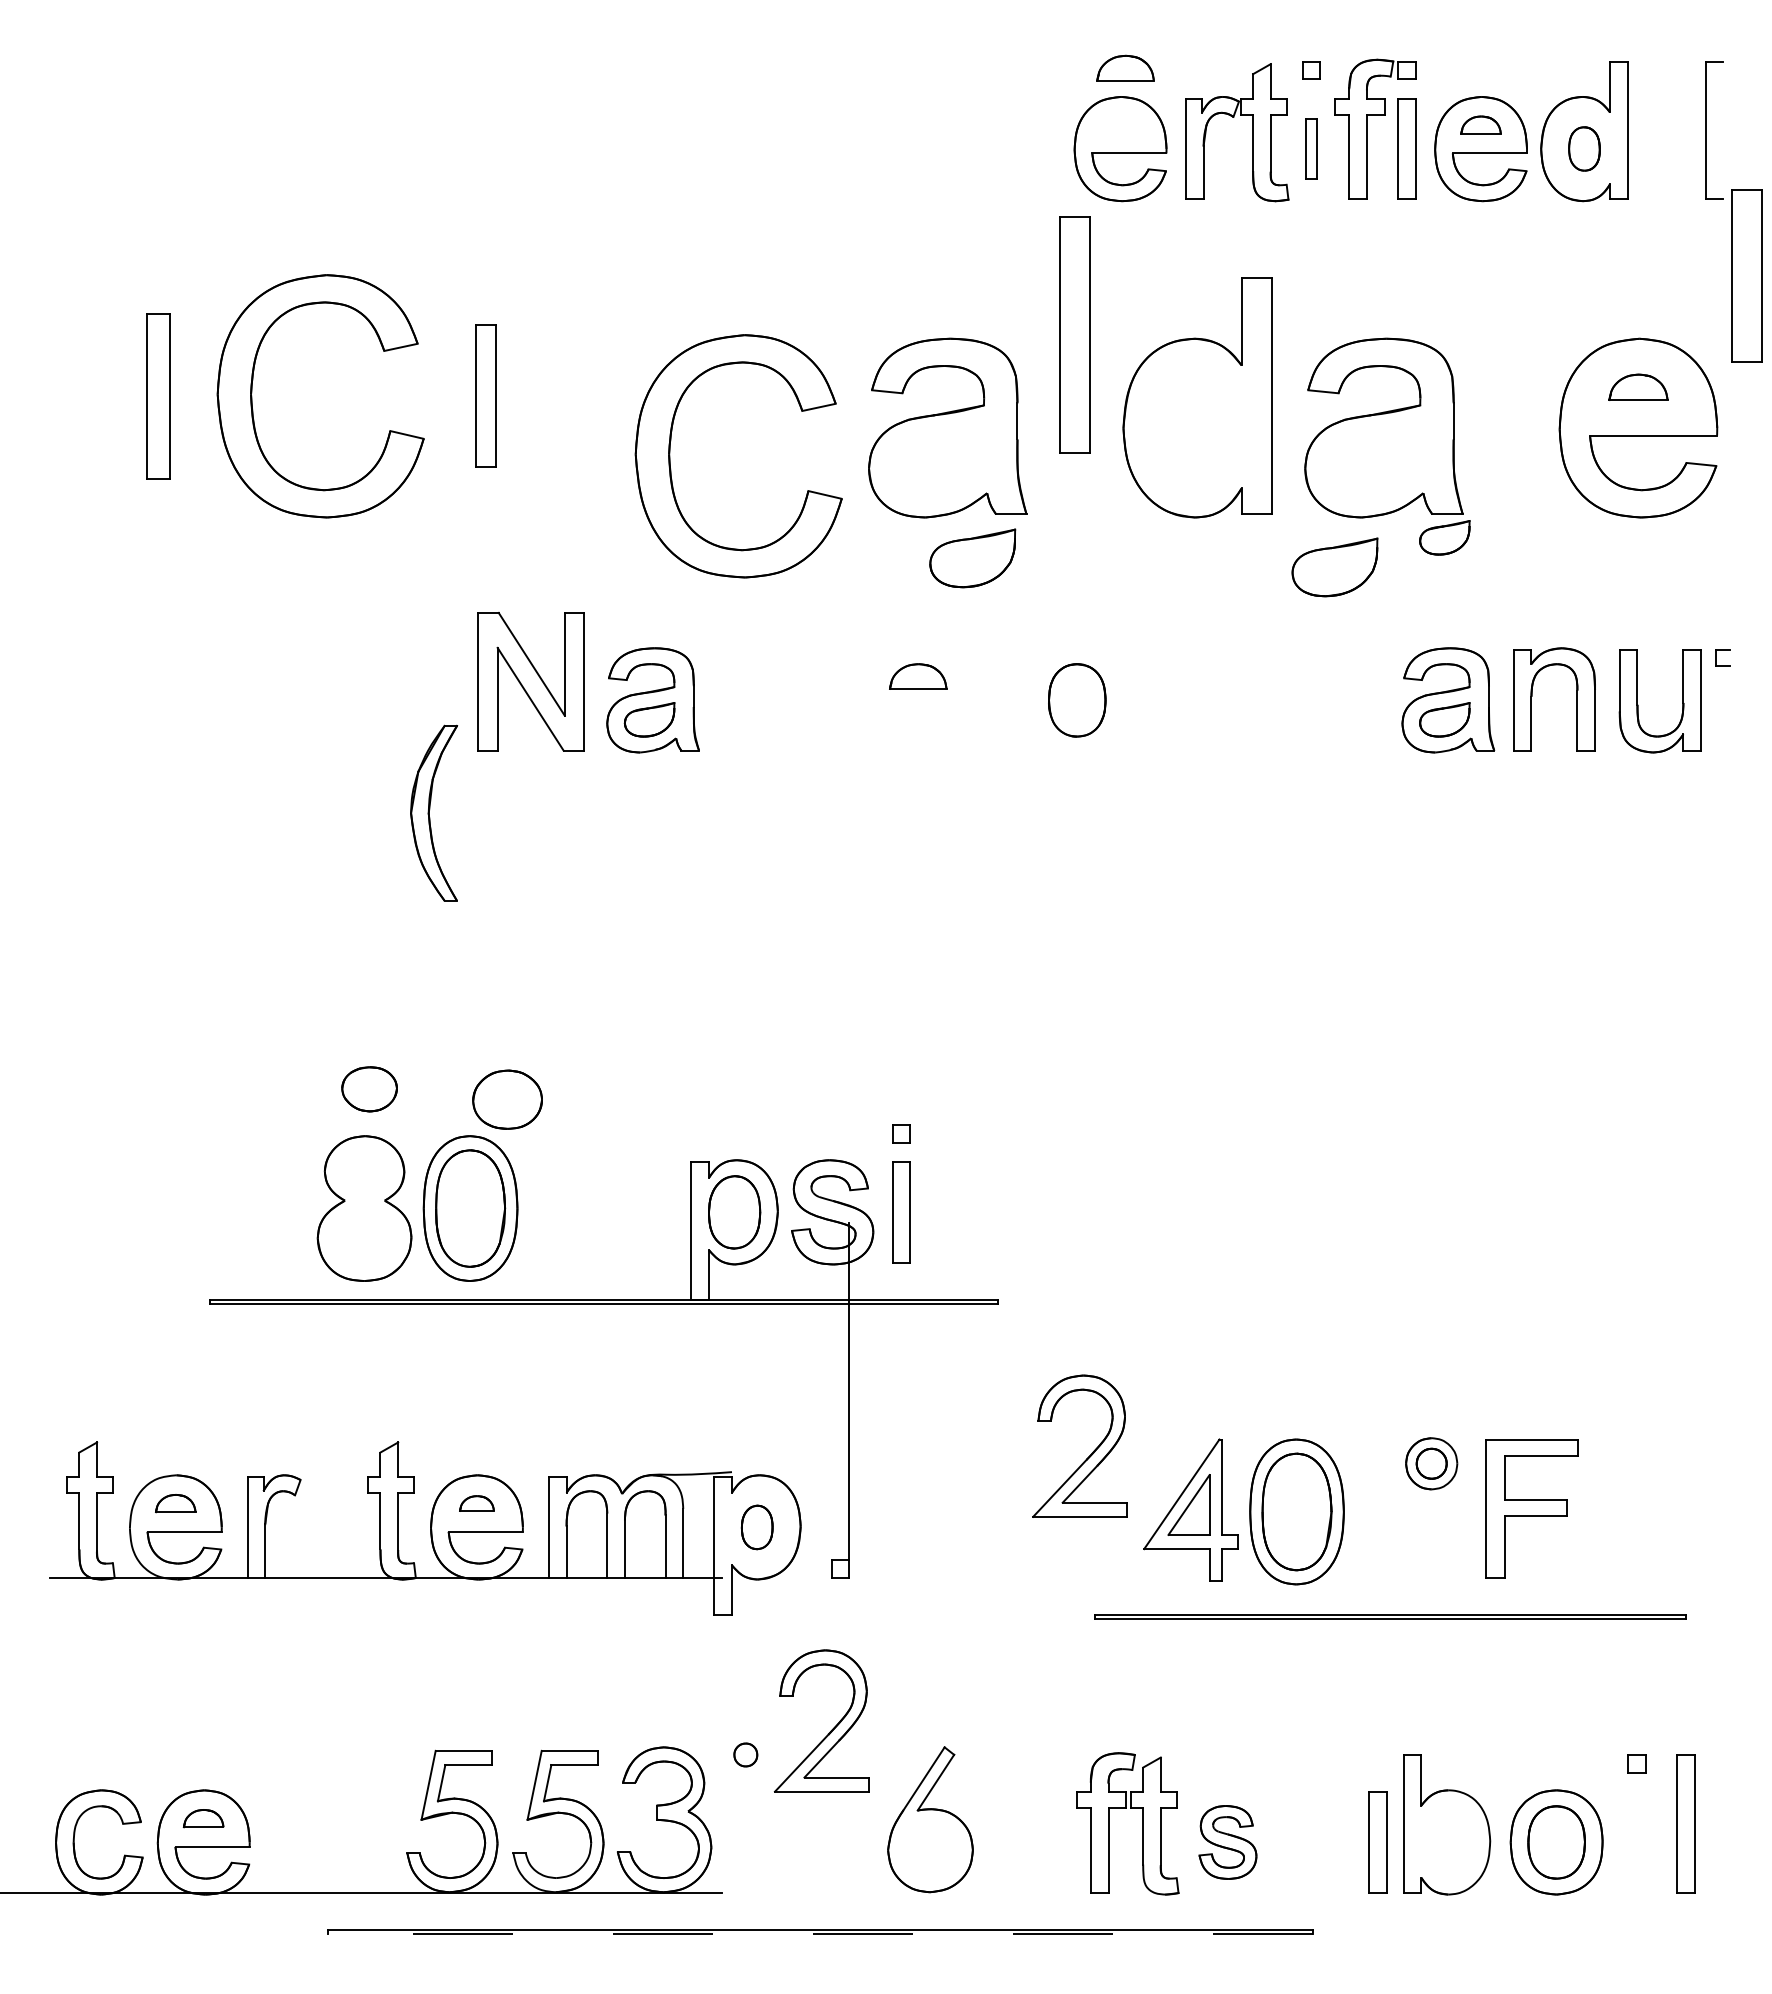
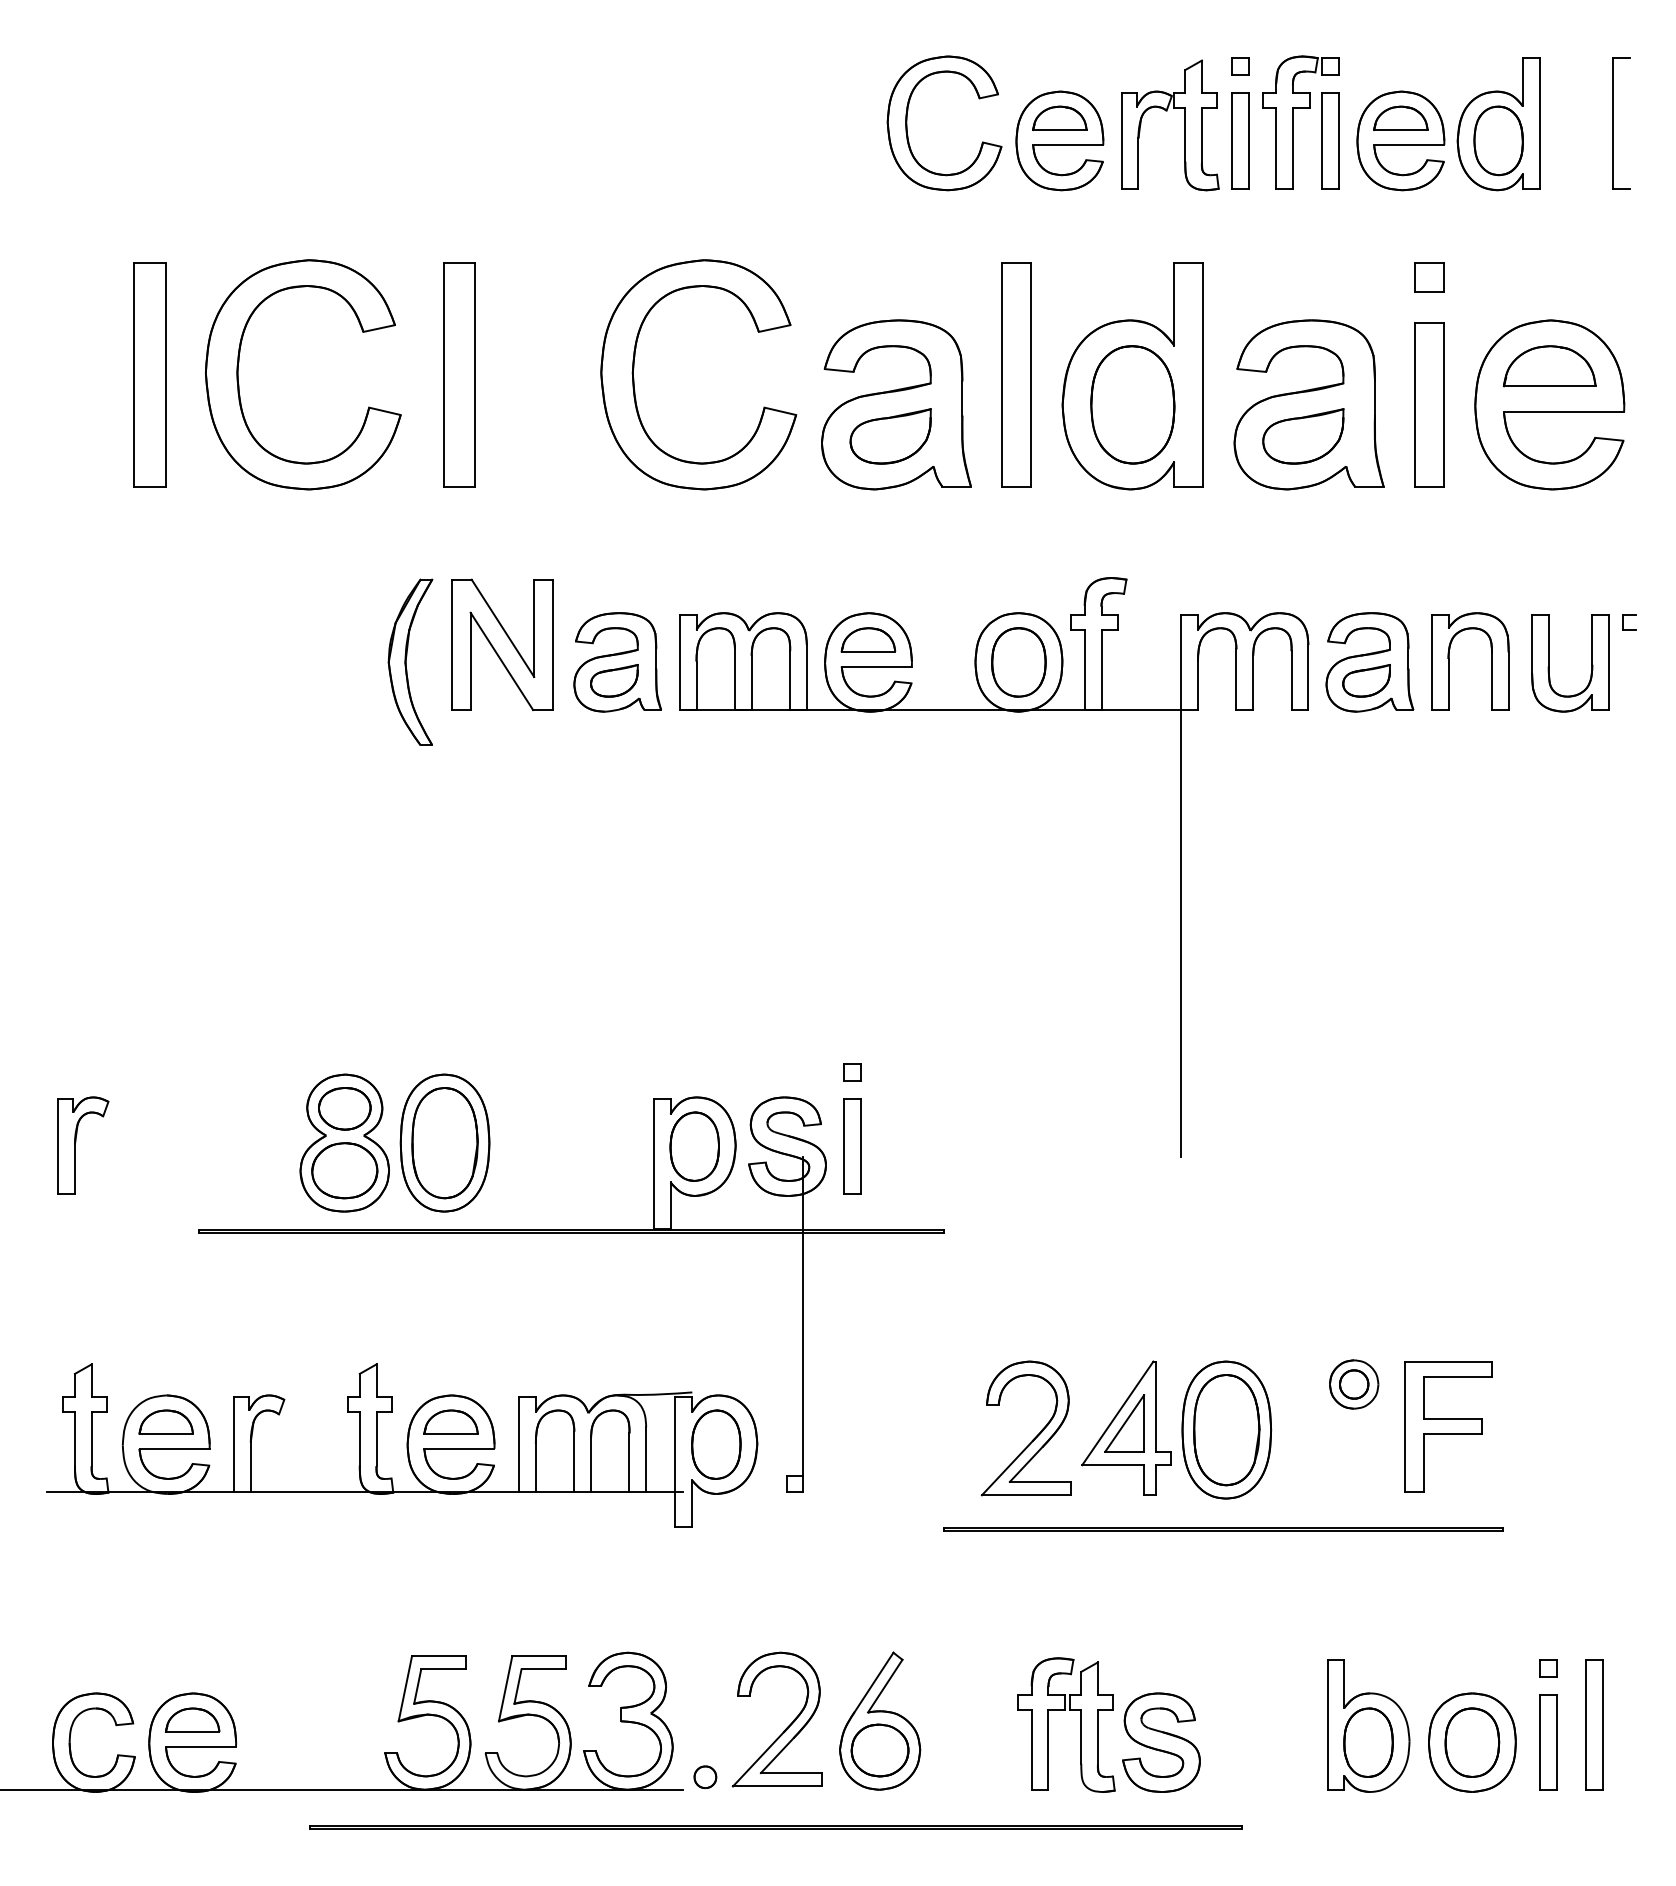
part: (1125, 67) -> (1059, 117), moved
part: (1480, 124) -> (1400, 117), size x1.43
part: (959, 131) -> (907, 124), added
part: (1311, 148) -> (1240, 140), size x1.67
part: (1584, 148) -> (1498, 140), size x1.67
part: (1746, 275) -> (1428, 404), moved
part: (1510, 292) -> (1428, 276), added
part: (1074, 334) -> (1016, 374), moved
part: (1638, 387) -> (1549, 366), size x1.67
part: (158, 395) -> (149, 374), size x1.43
part: (485, 395) -> (459, 374), size x1.67
part: (1197, 428) -> (1132, 405), added
part: (670, 456) -> (634, 374), moved
part: (1444, 537) -> (1366, 508), removed
part: (972, 558) -> (890, 436), moved
part: (1334, 567) -> (1302, 436), moved
part: (1072, 753) -> (1014, 712), added
part: (434, 812) -> (410, 661), moved
part: (369, 1089) -> (344, 1109), moved
part: (507, 1099) -> (344, 1170), moved
part: (80, 1209) -> (76, 1144), added
part: (1089, 1455) -> (1035, 1437), moved
part: (175, 1503) -> (165, 1422), size x1.43
part: (476, 1503) -> (450, 1422), size x1.67
part: (756, 1527) -> (715, 1444), size x1.67
part: (1390, 1616) -> (1223, 1528), moved
part: (831, 1729) -> (786, 1727), moved
part: (745, 1754) -> (705, 1776), moved
part: (203, 1818) -> (192, 1720), size x1.43
part: (1227, 1842) -> (1161, 1742), size x1.43
part: (1377, 1842) -> (1547, 1742), moved
part: (1446, 1842) -> (1368, 1742), added
part: (930, 1850) -> (880, 1750), added
line: (820, 1934) -> (776, 1829), dashed -> solid

